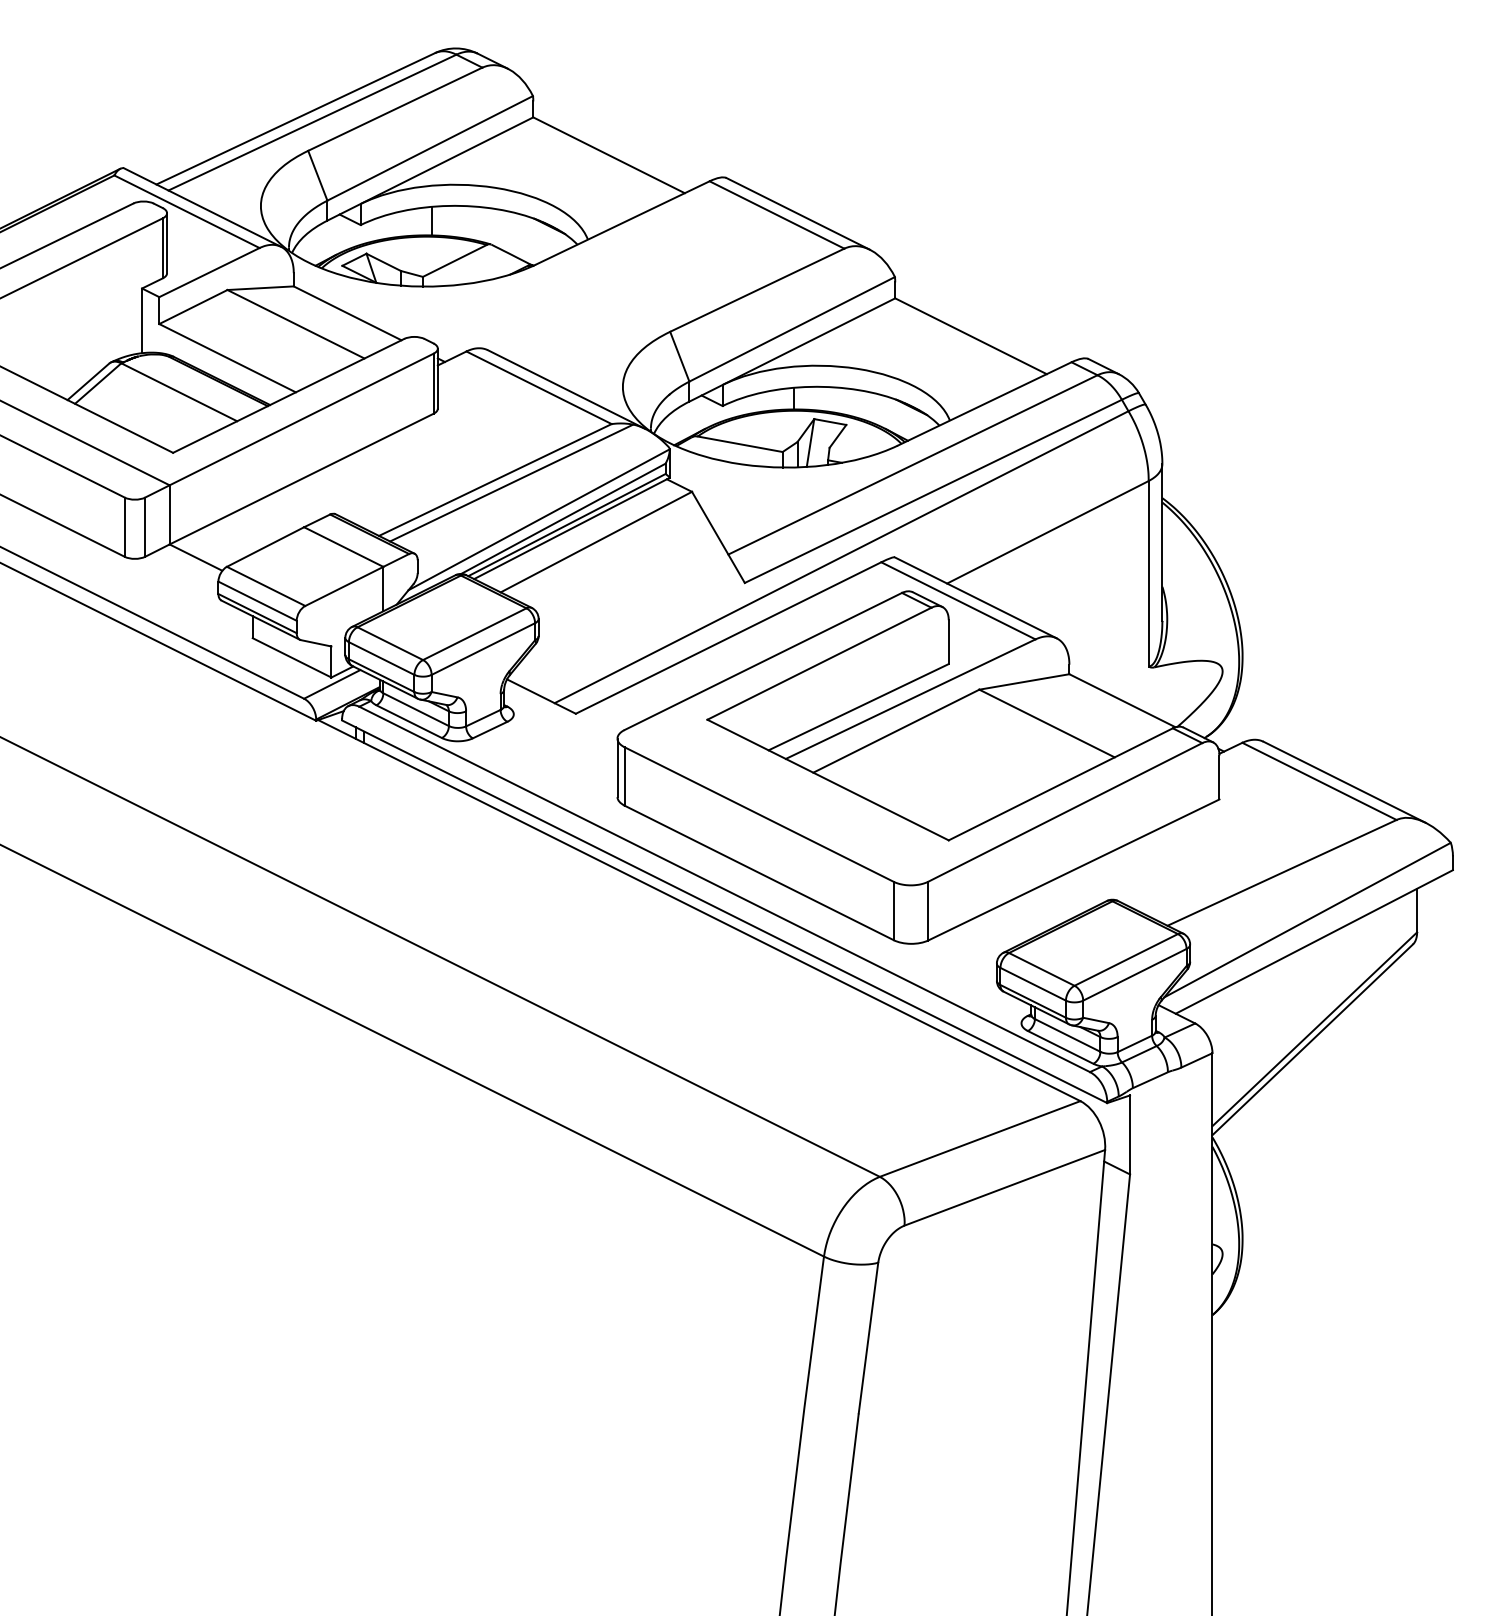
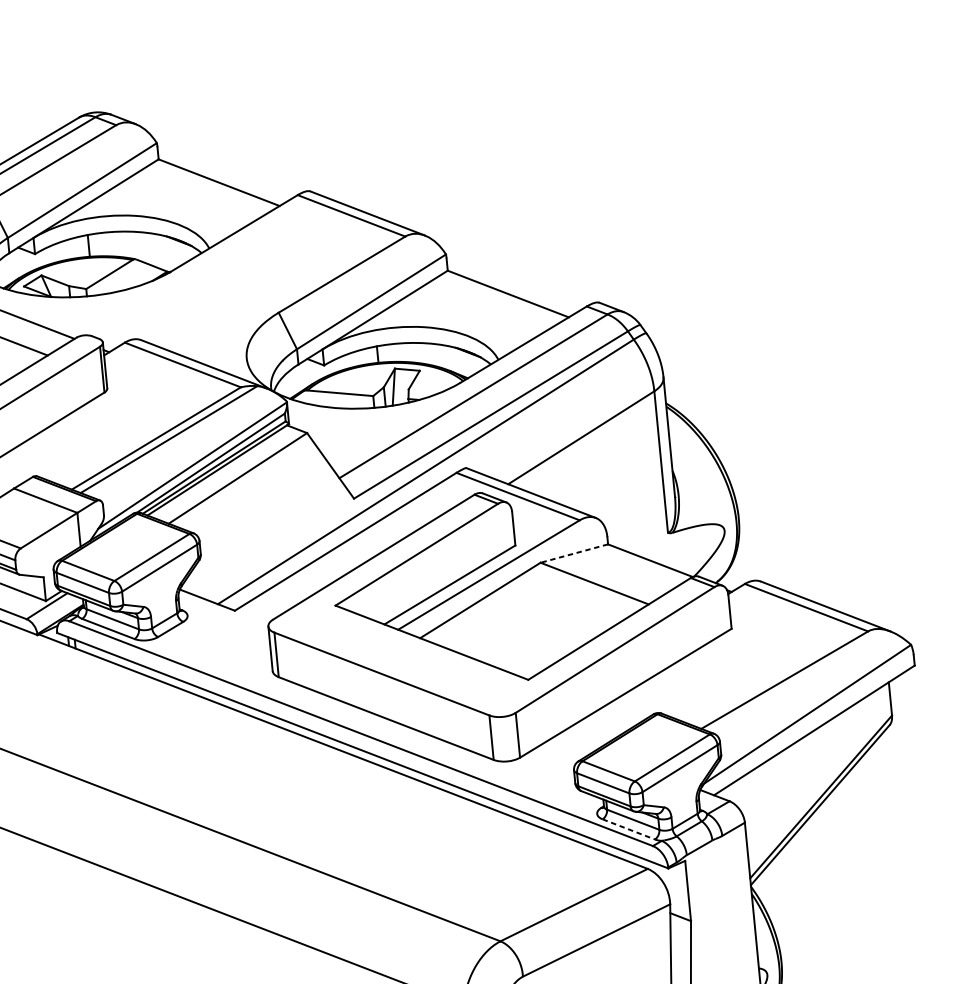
line: (1024, 681) -> (574, 553), solid -> dashed
line: (1060, 1047) -> (628, 829), solid -> dashed

